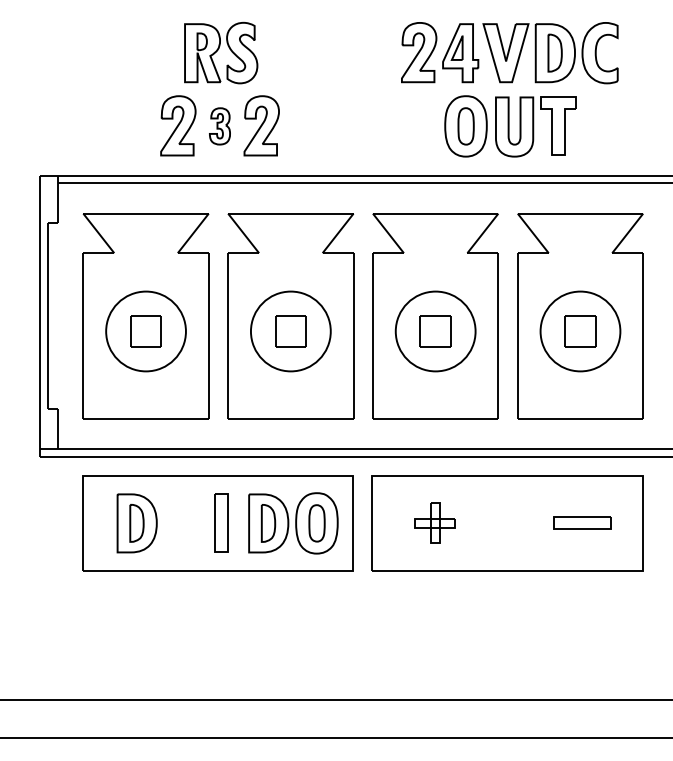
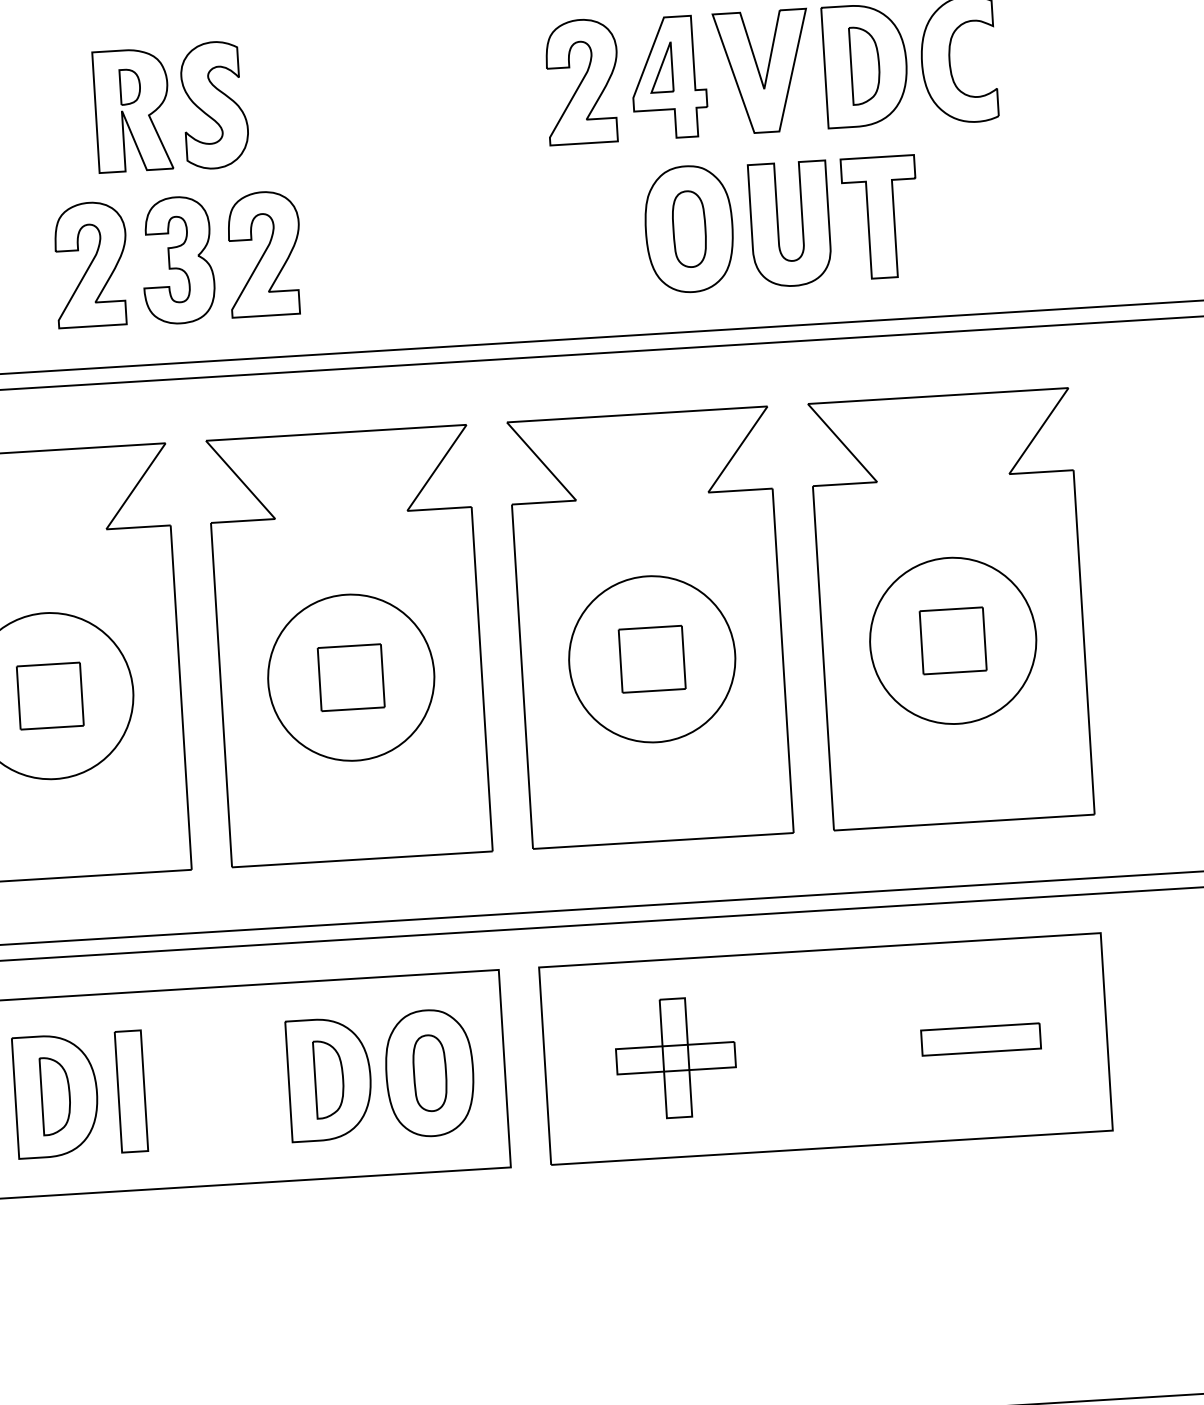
part: (219, 126) -> (176, 260), size x1.67
part: (221, 522) -> (131, 1089), moved
part: (435, 523) -> (676, 1058), size x1.43

